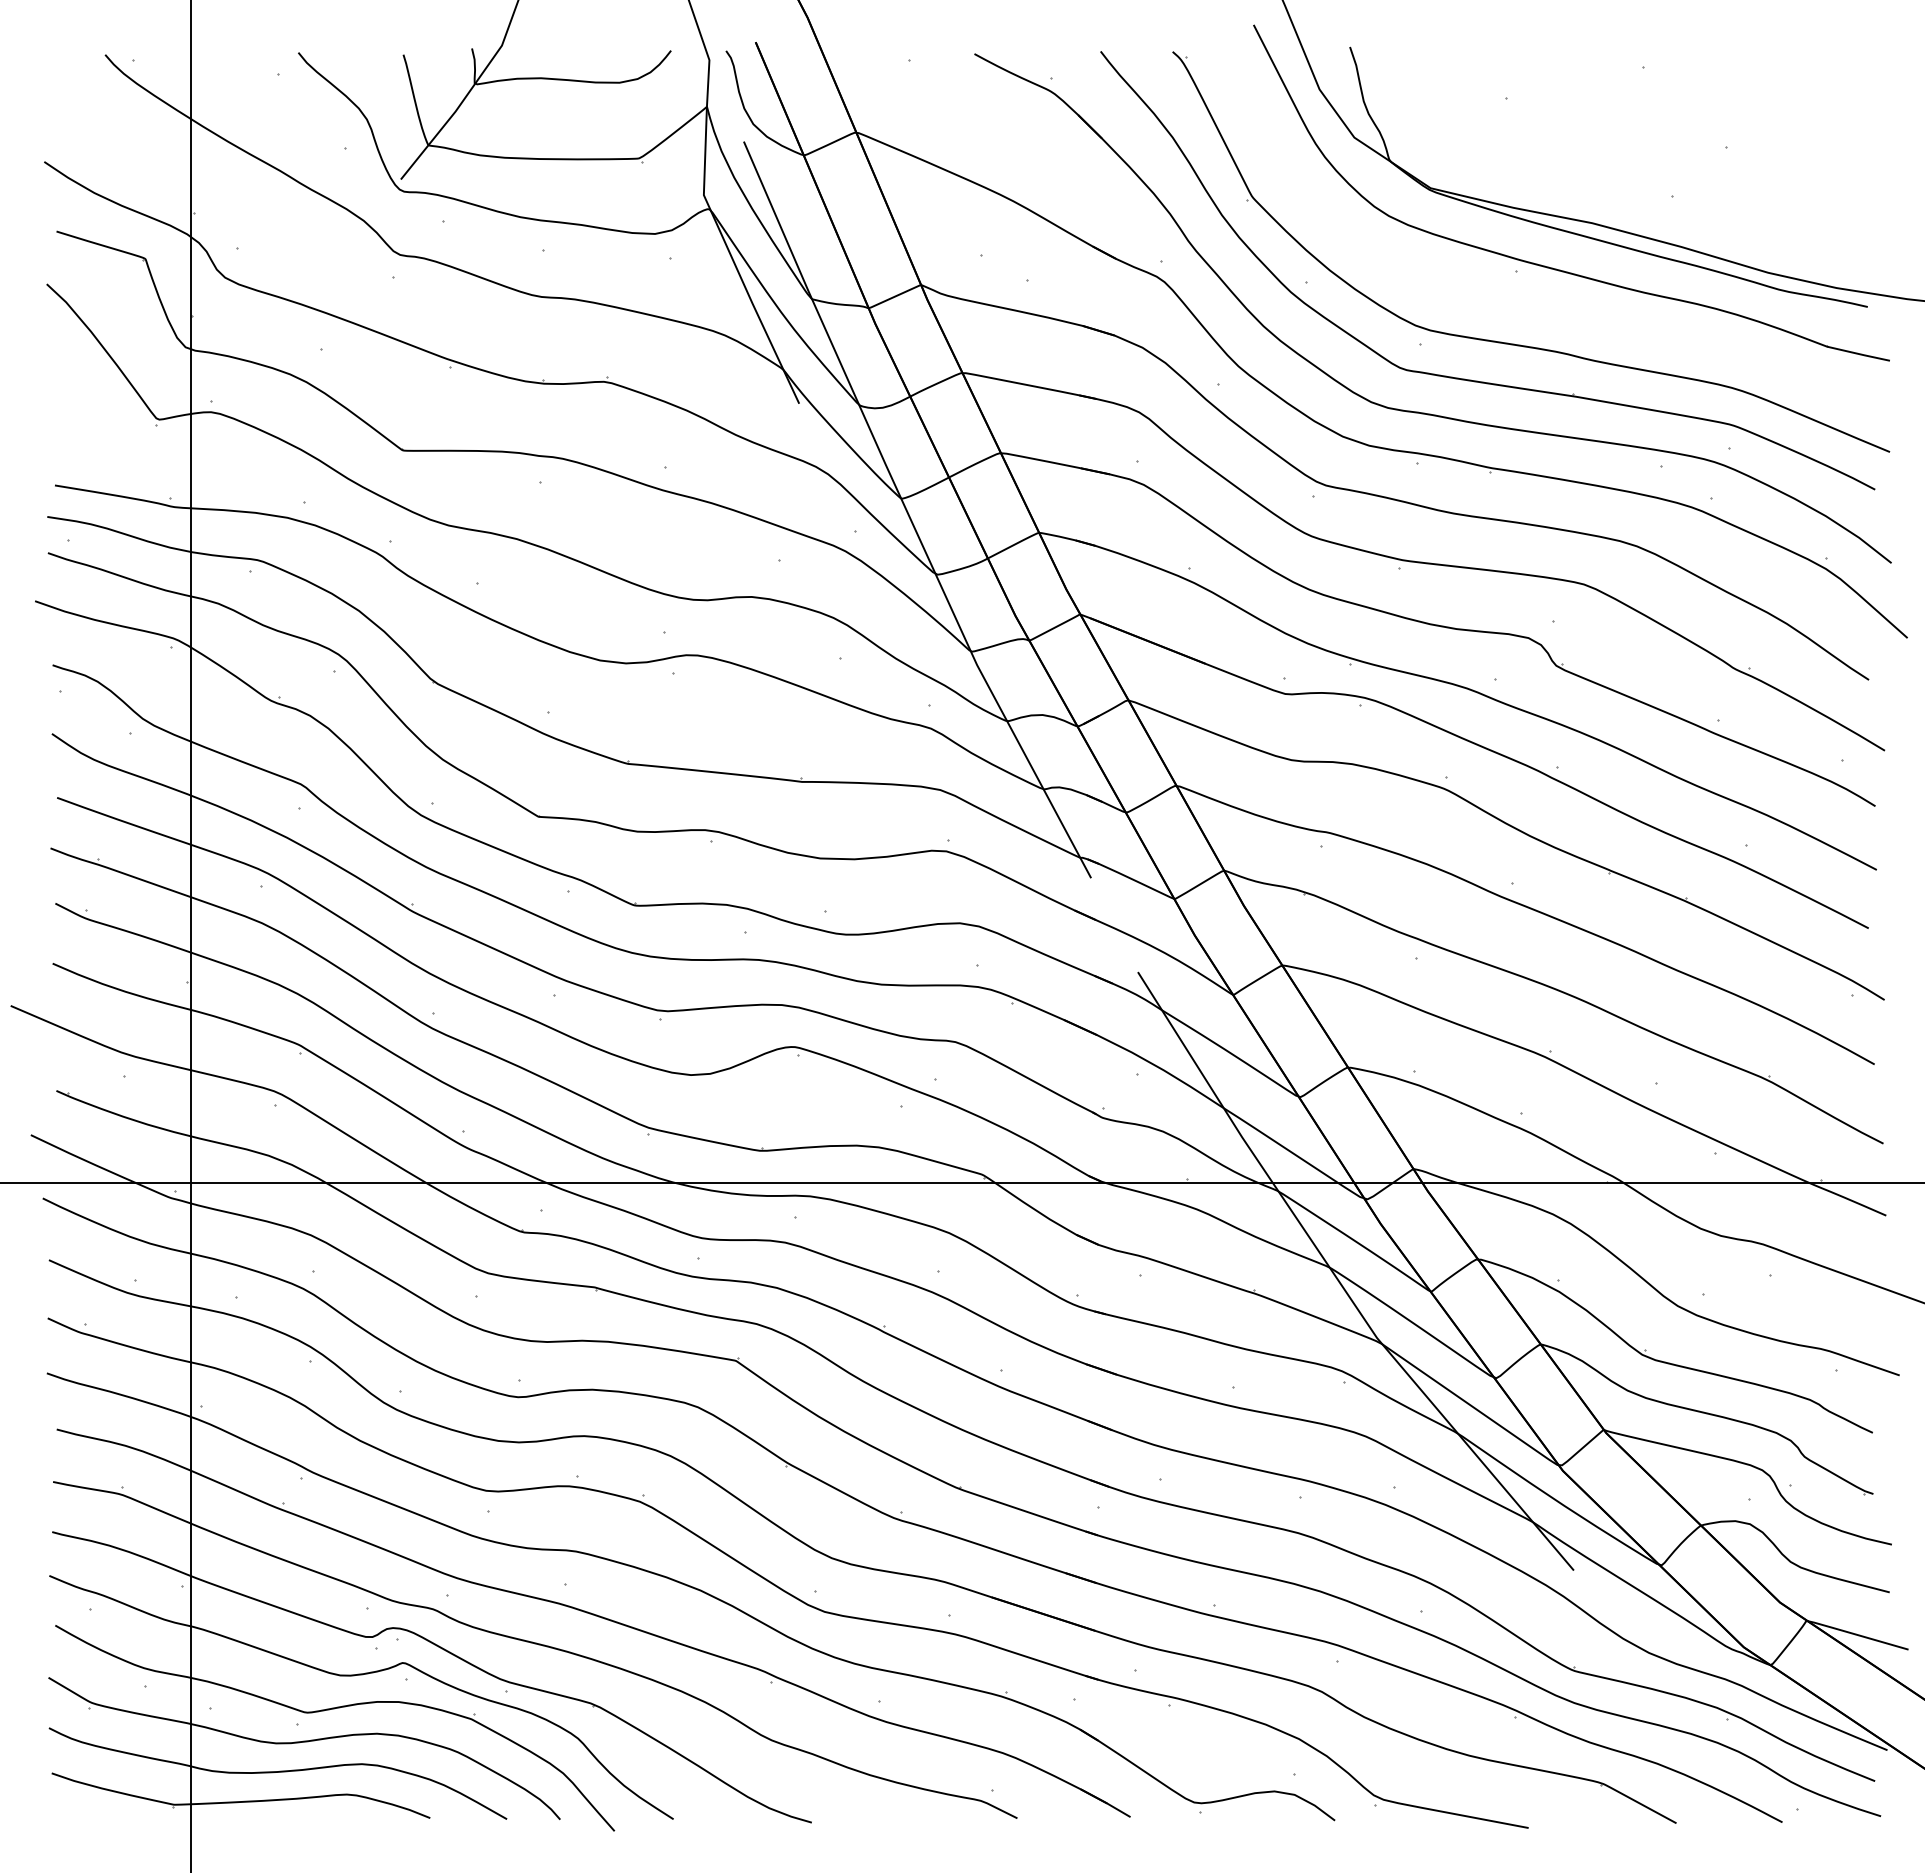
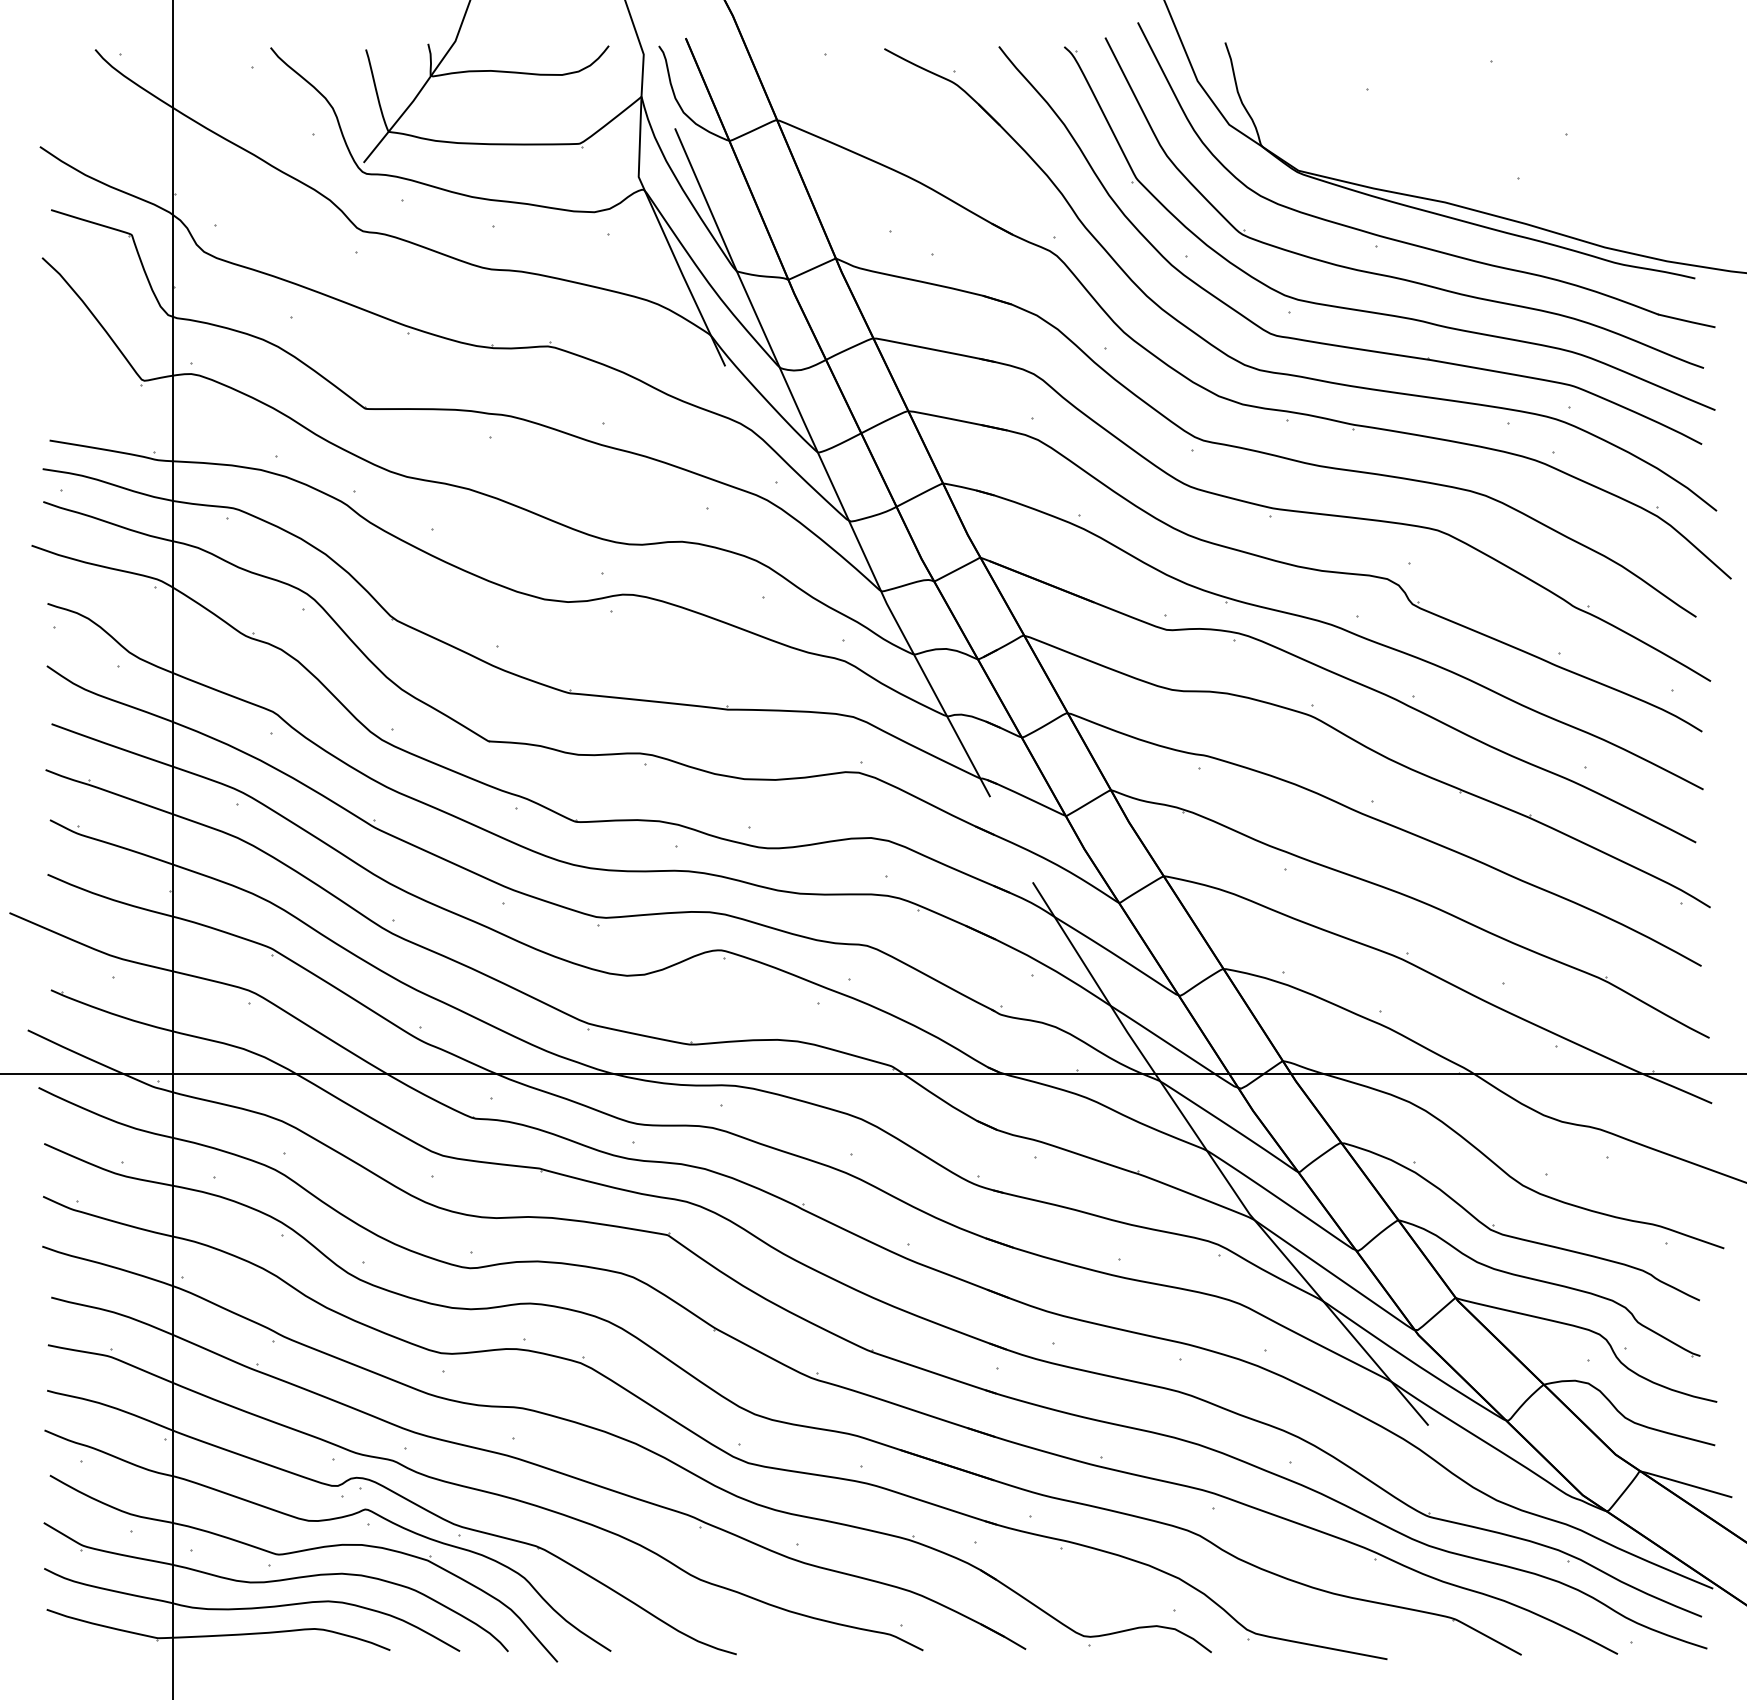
part: (1530, 303) -> (1389, 275), added

